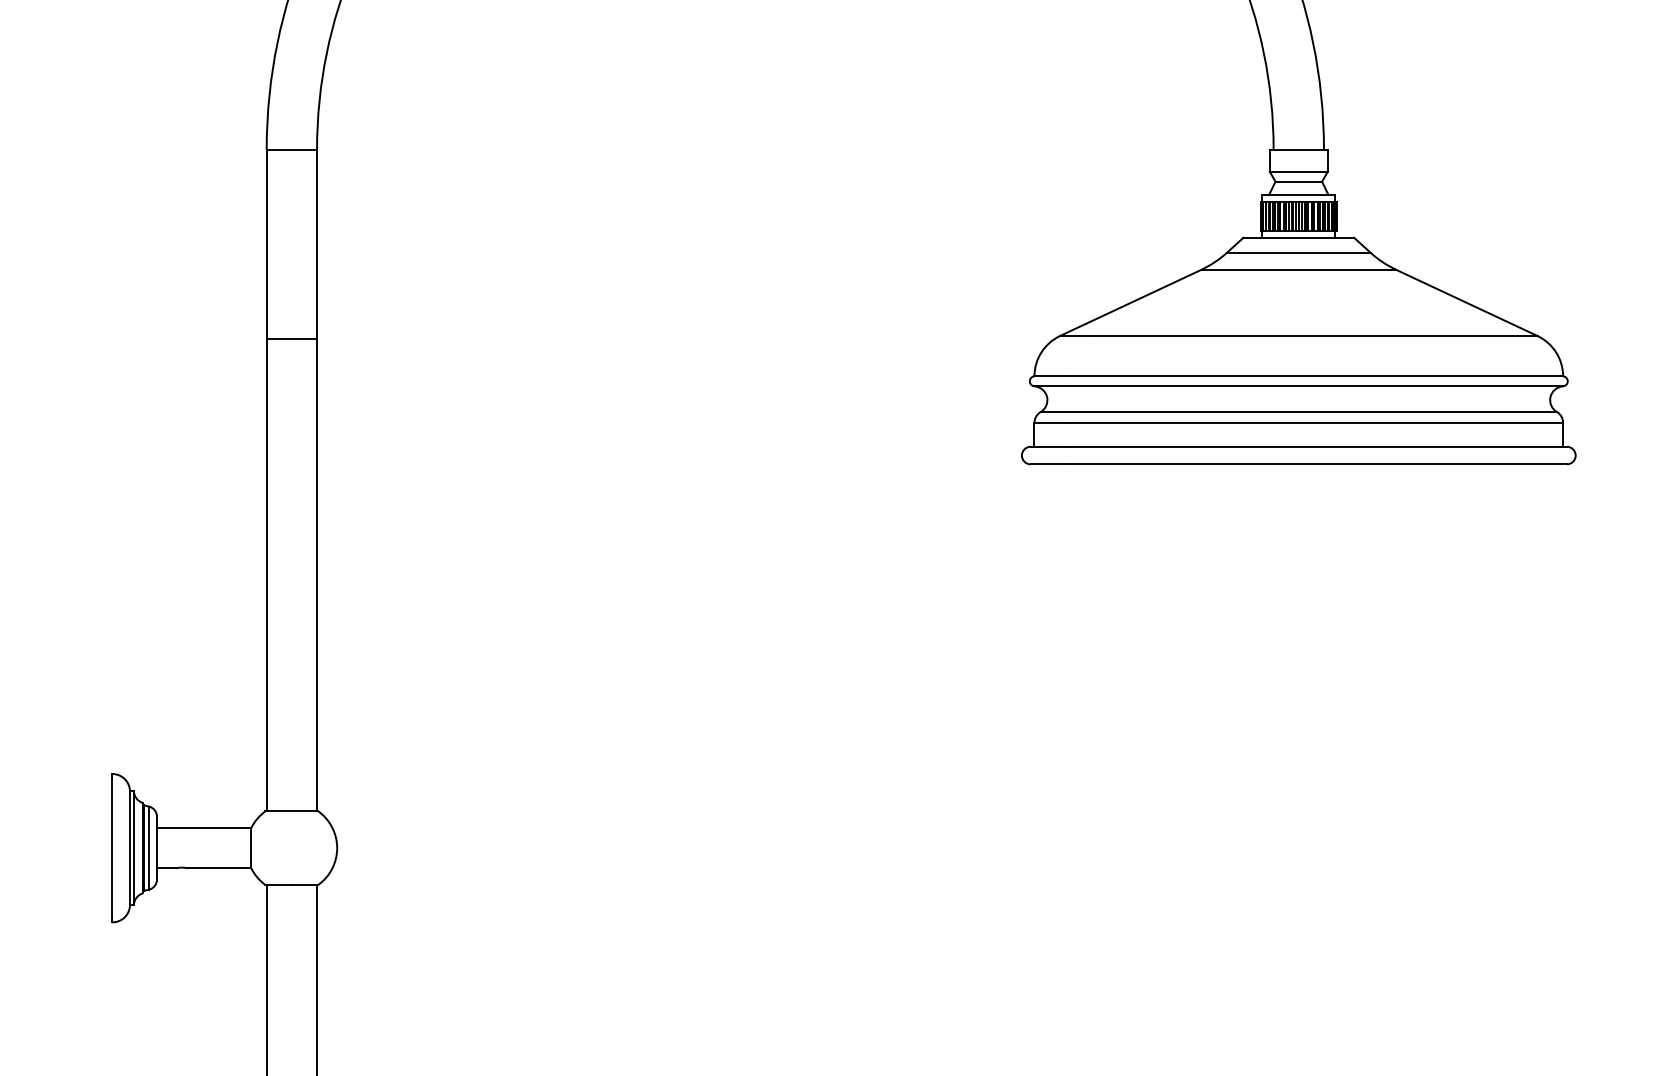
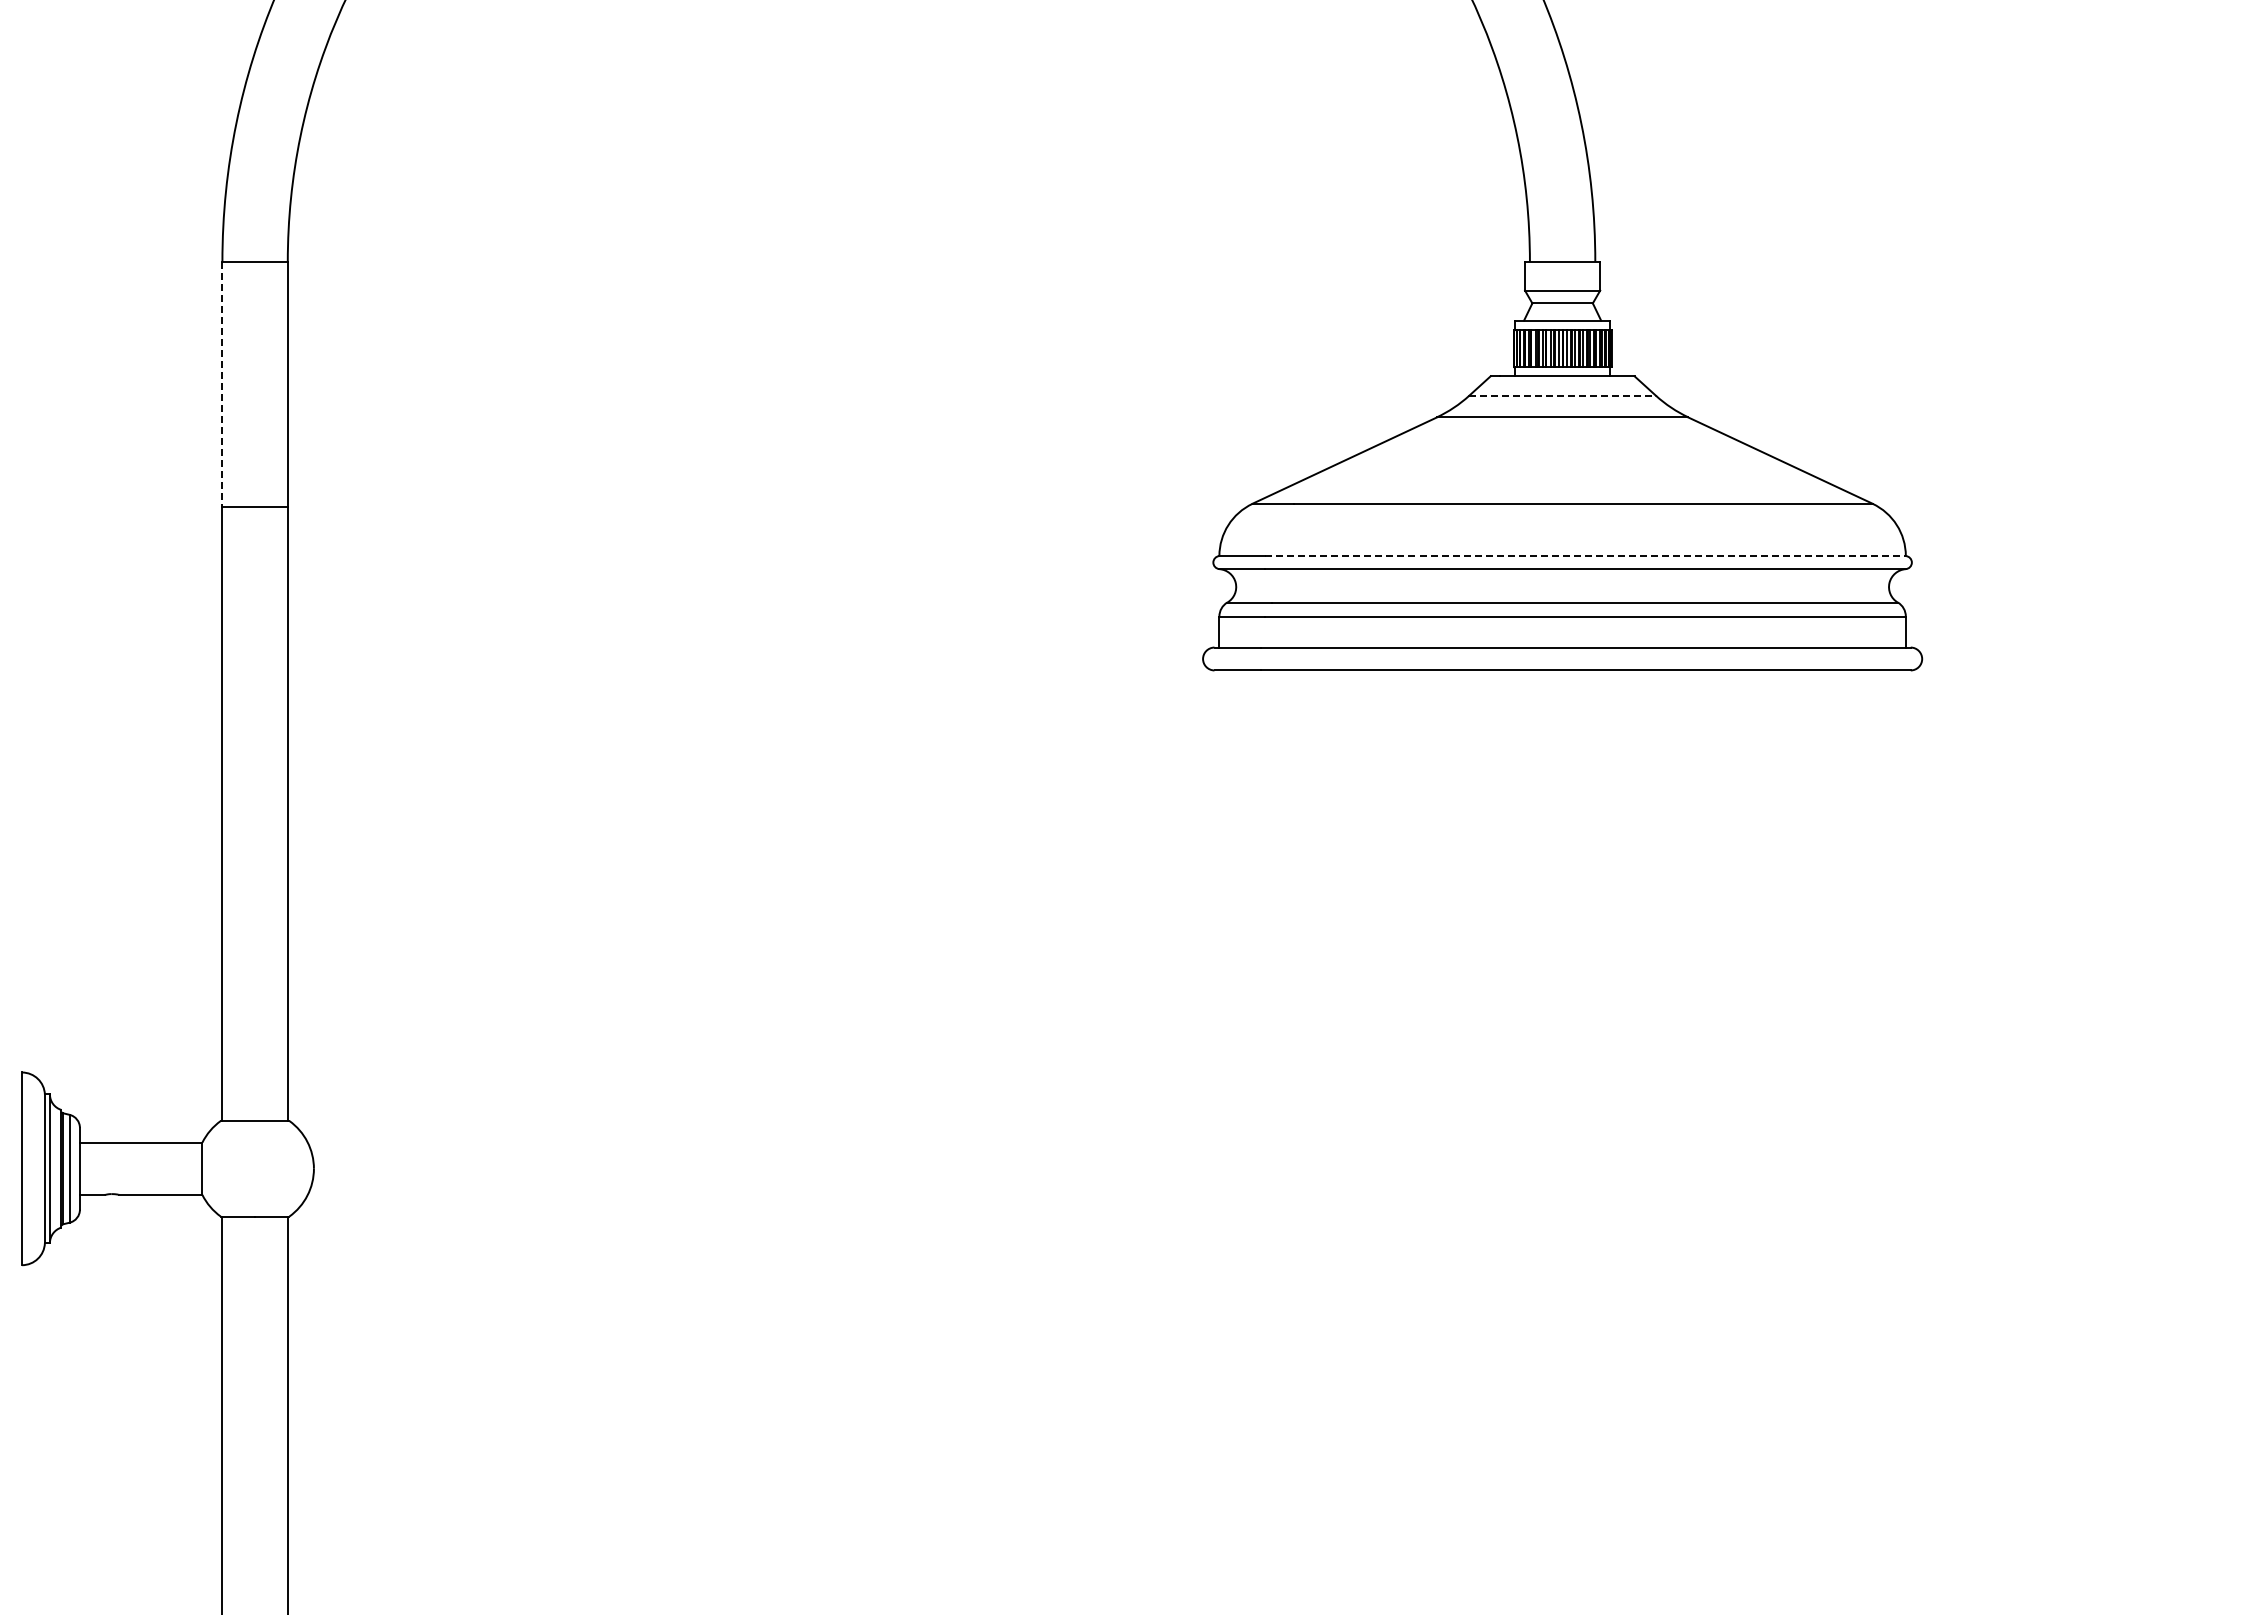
line: (266, 244) -> (222, 384), solid -> dashed
line: (1299, 252) -> (1563, 395), solid -> dashed
line: (1317, 376) -> (1586, 556), solid -> dashed

